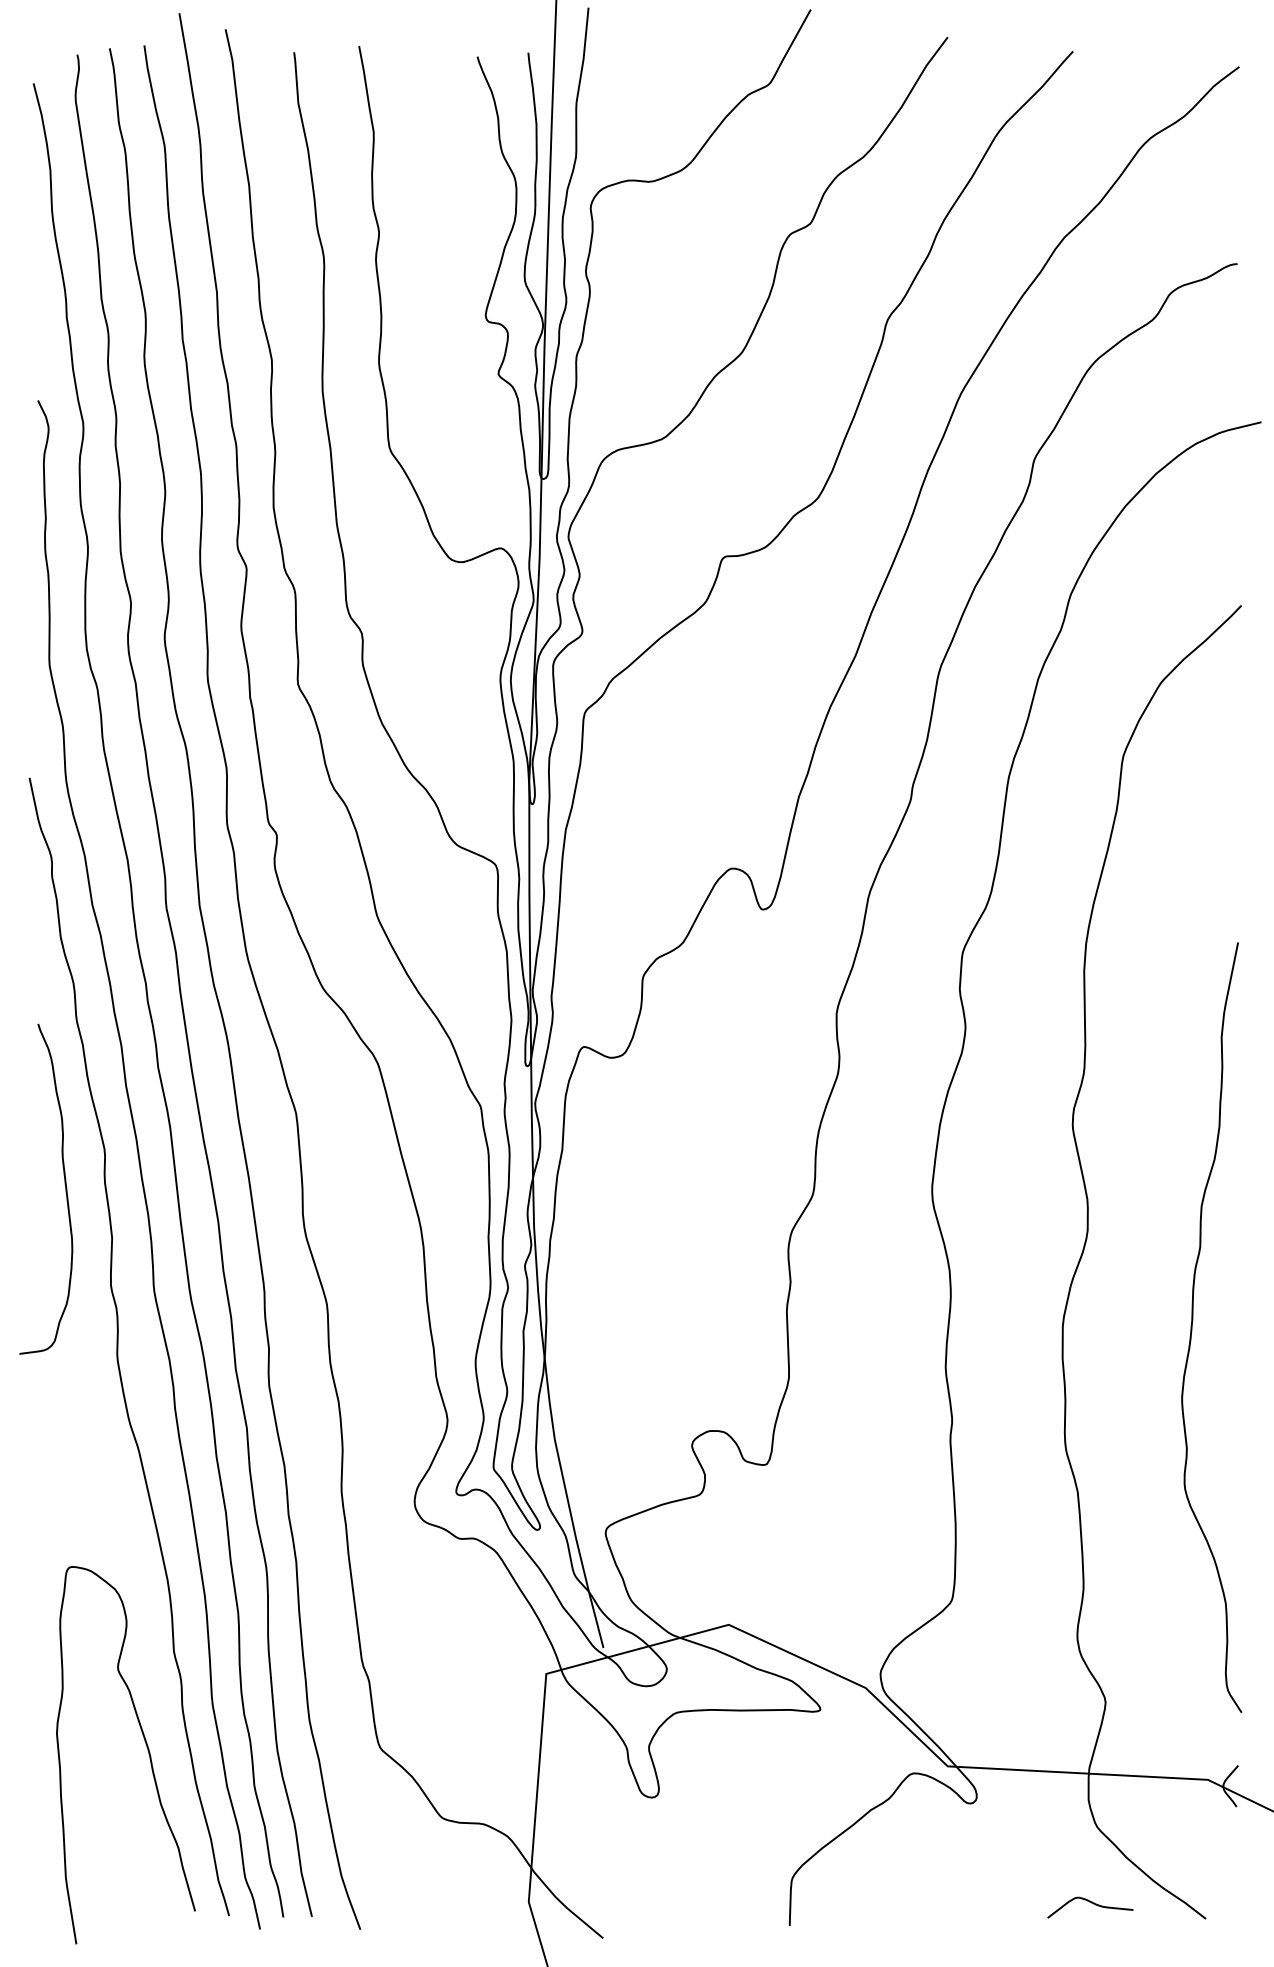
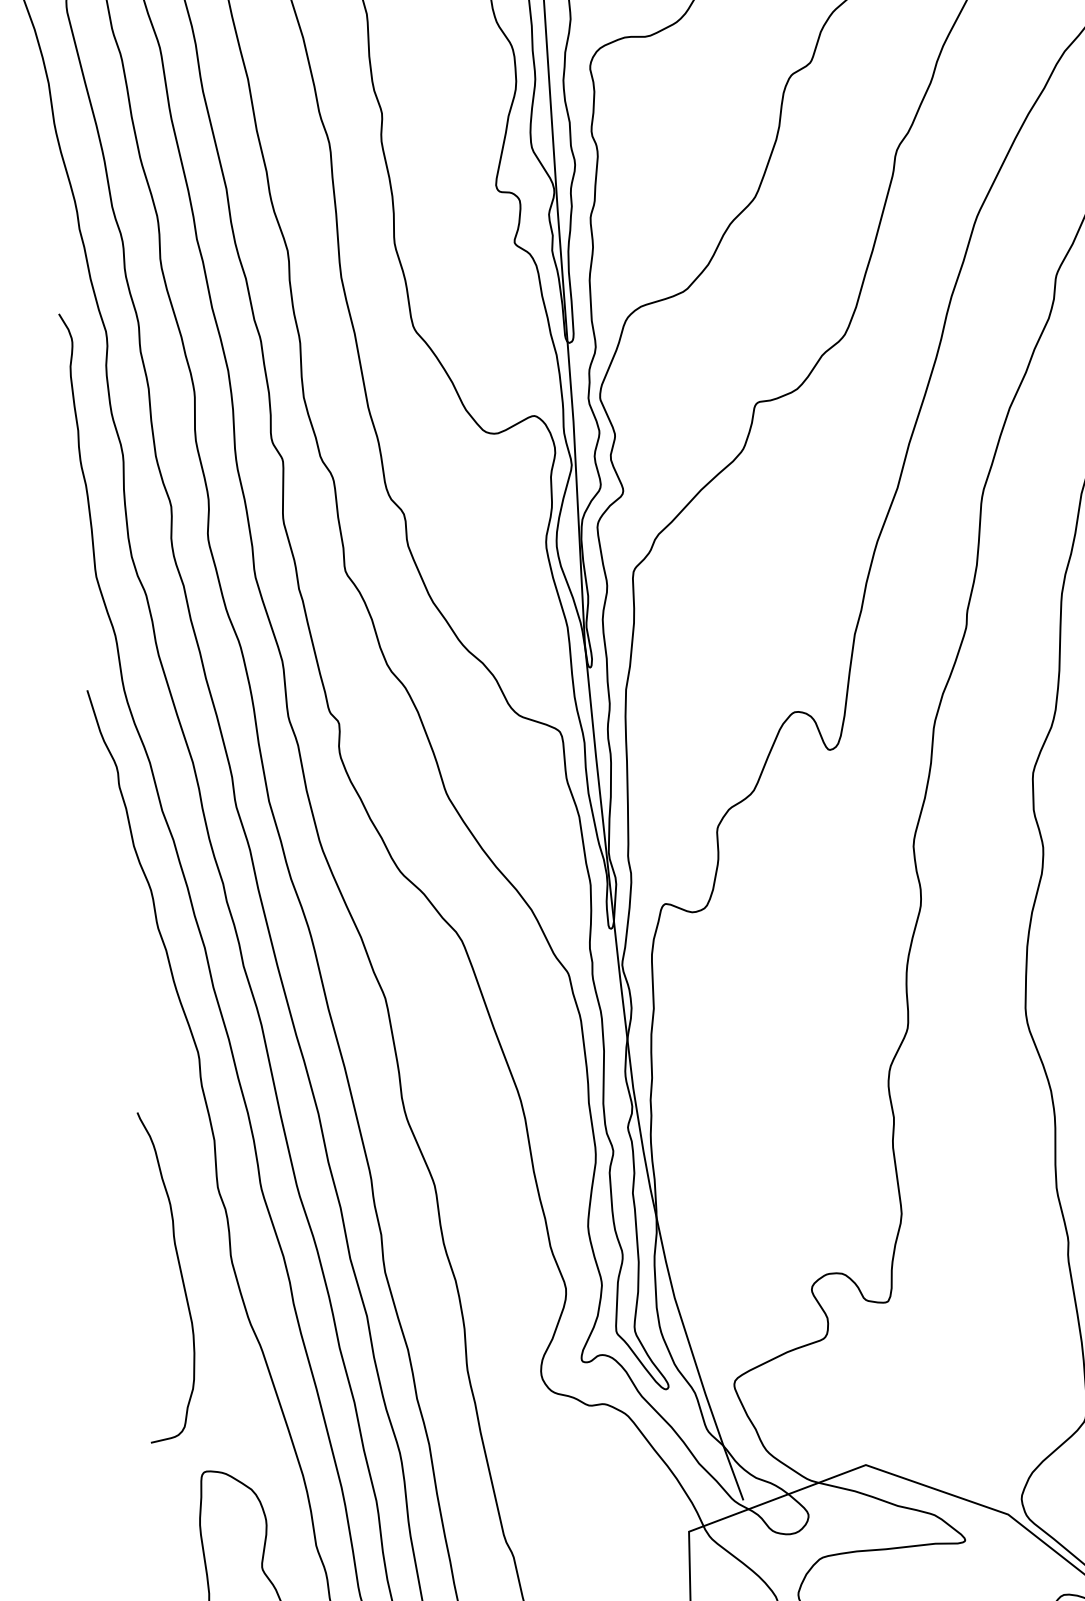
curve: (64, 1184) -> (179, 1269), moved

